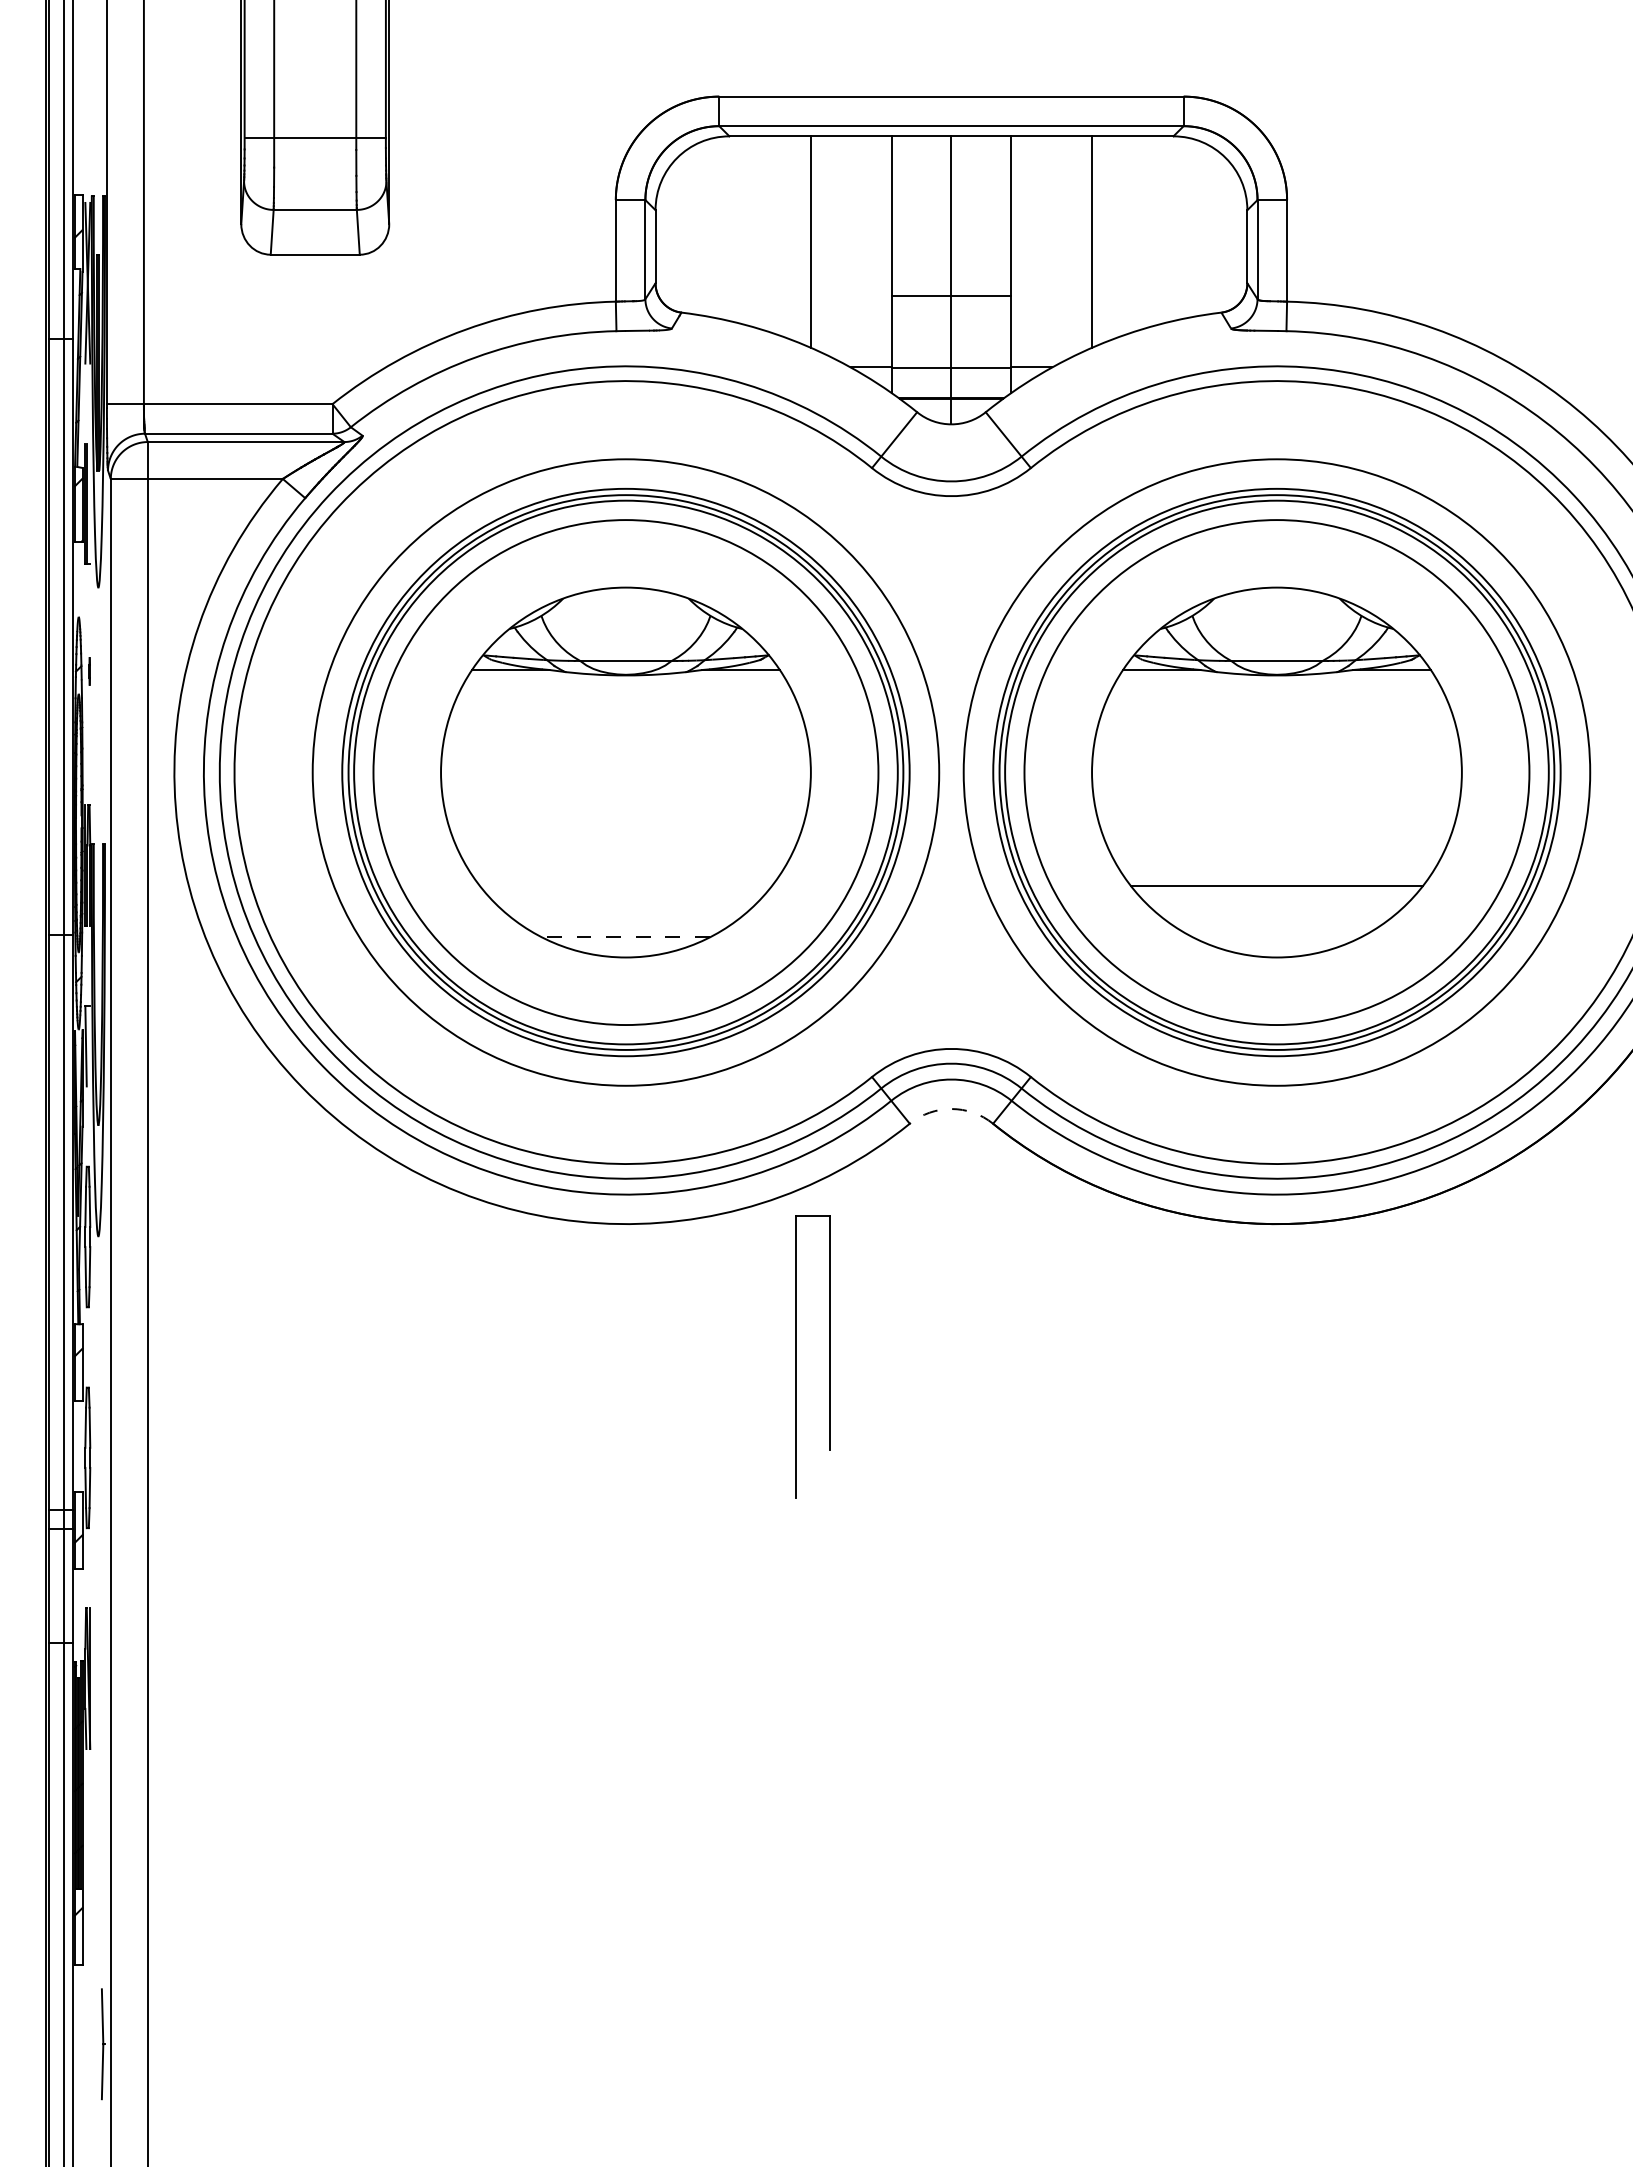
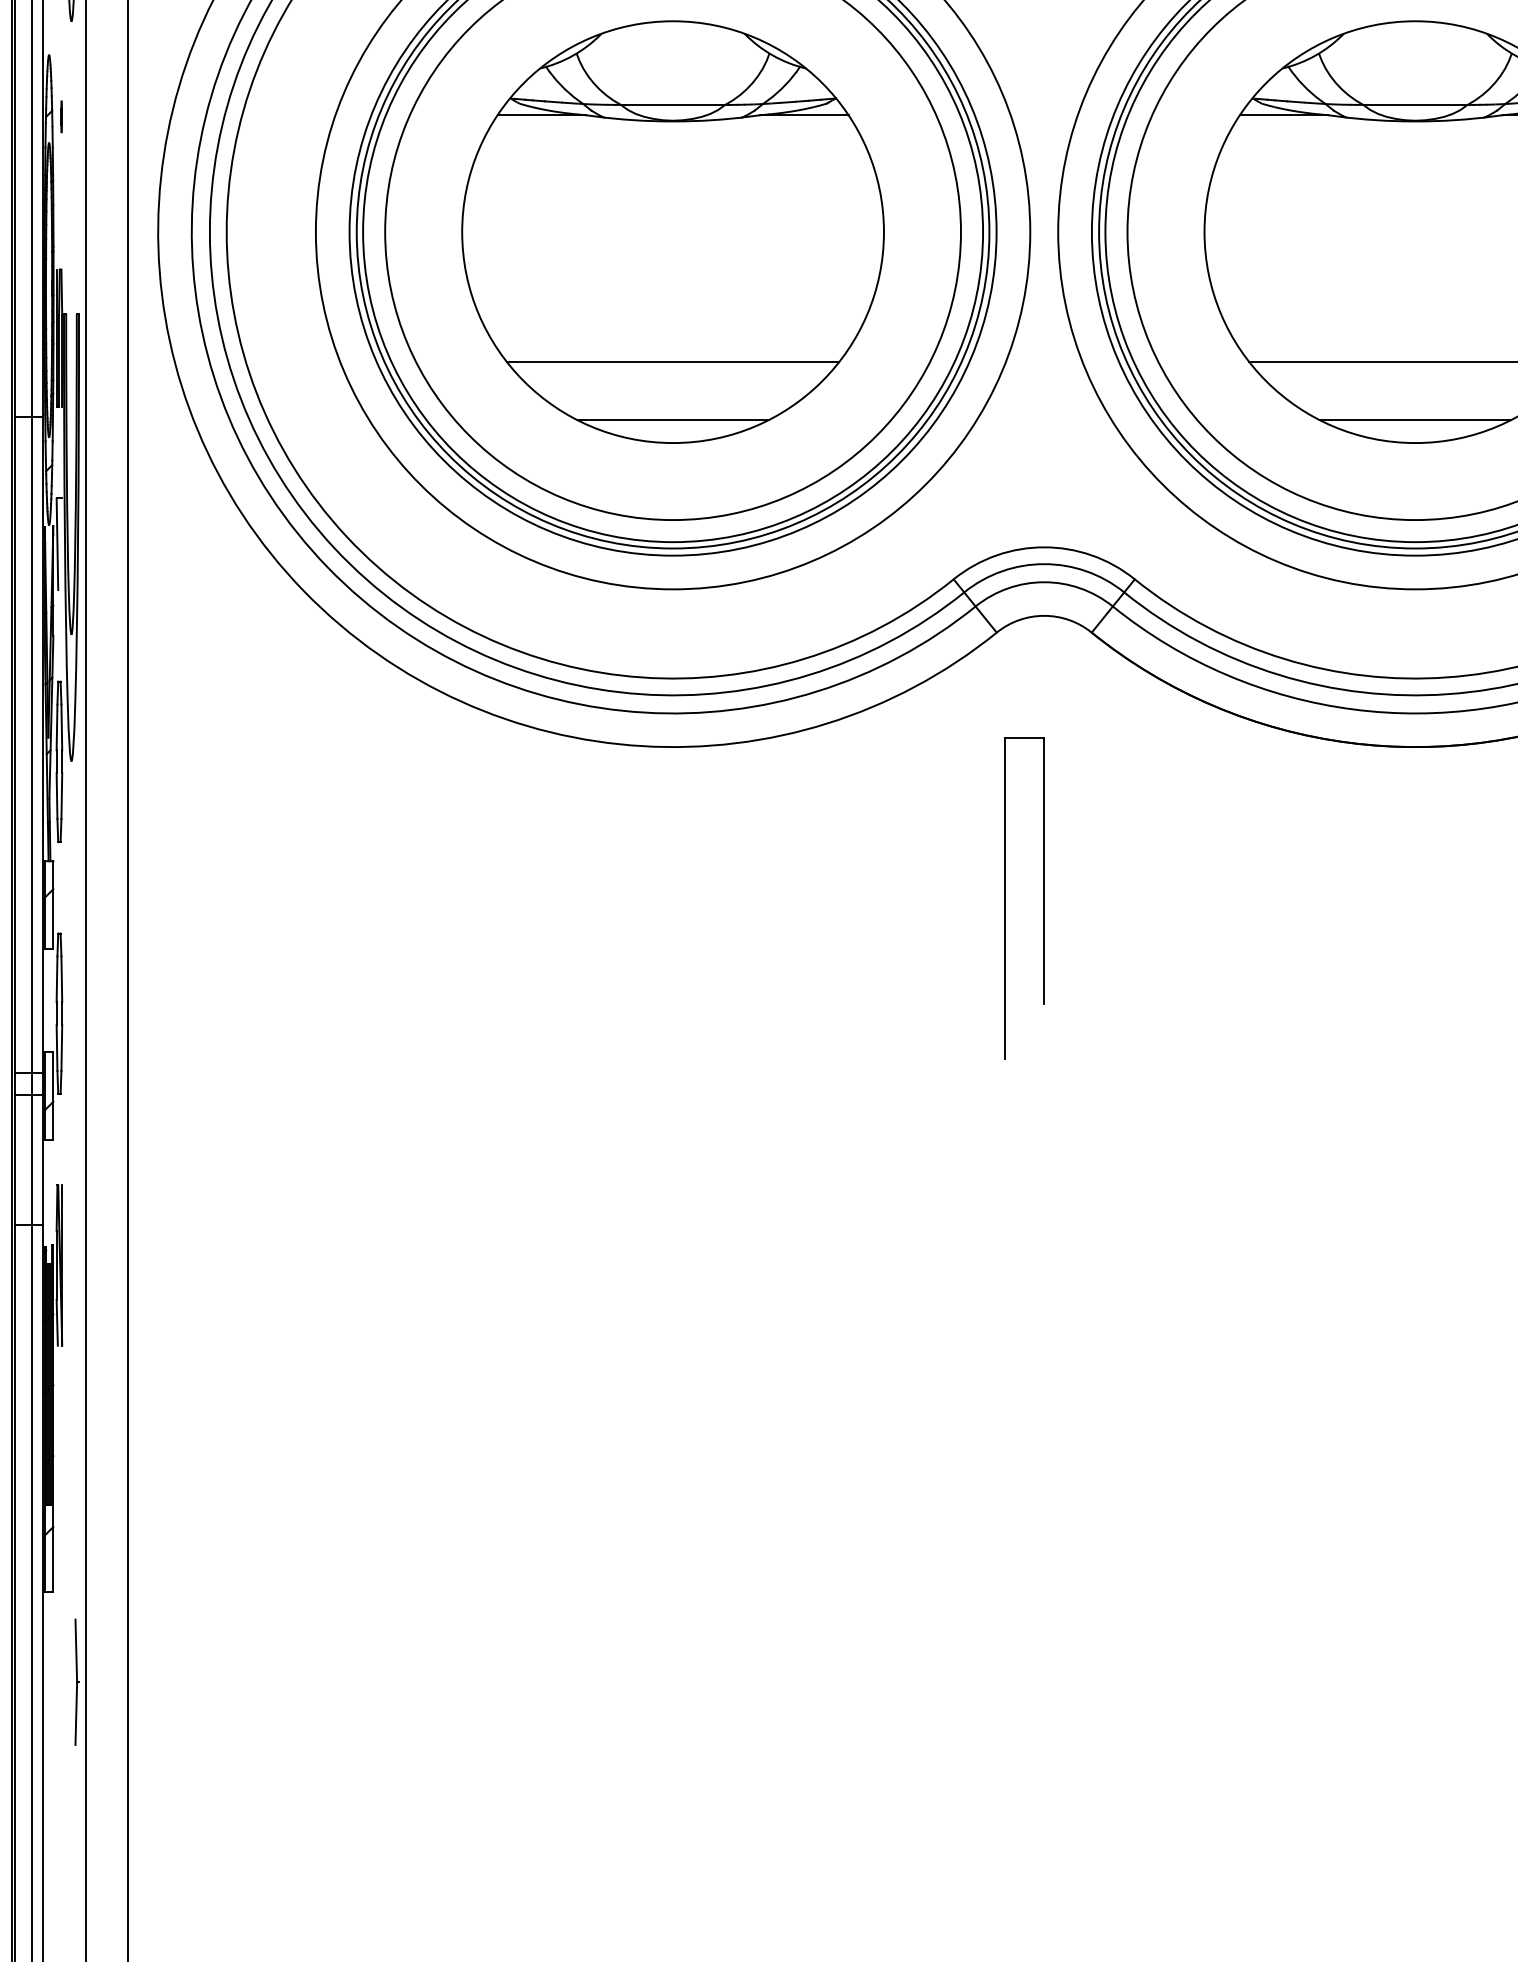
line: (625, 886) -> (672, 362), added
line: (625, 937) -> (672, 420), dashed -> solid
line: (1276, 937) -> (1414, 420), added
arc: (951, 1109) -> (1044, 616), dashed -> solid
part: (796, 1356) -> (1005, 898), moved

